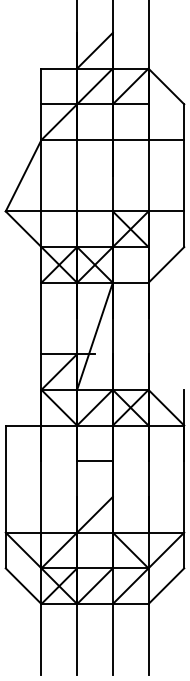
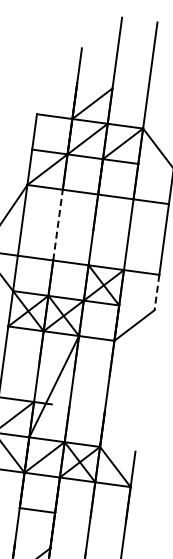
line: (77, 175) -> (58, 224), solid -> dashed
line: (184, 229) -> (157, 292), solid -> dashed

